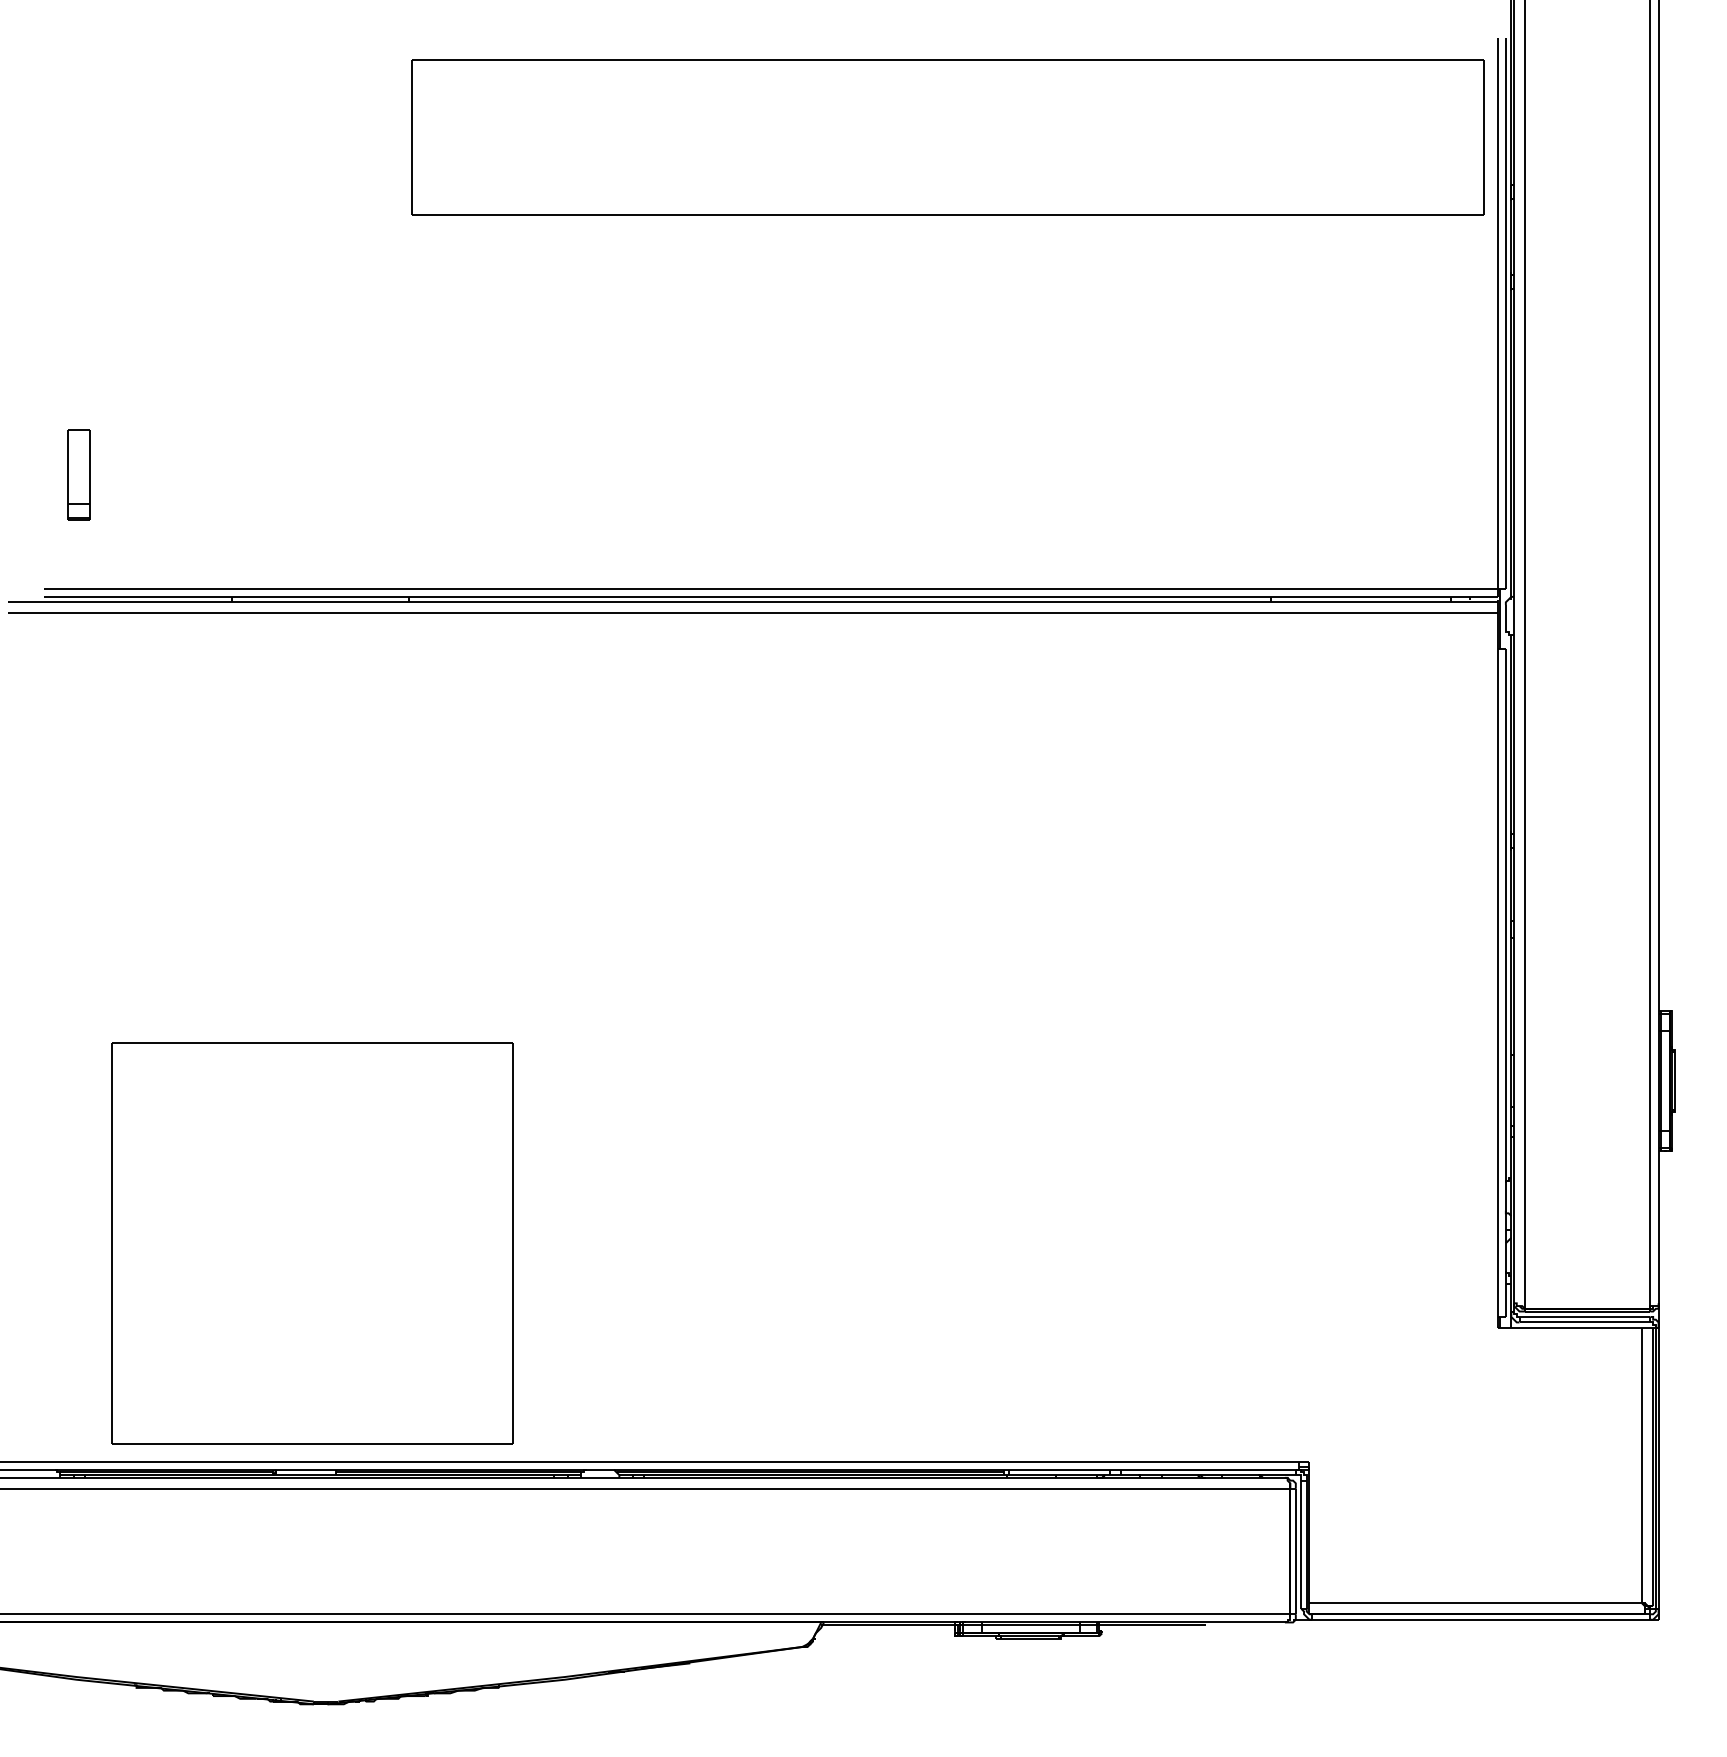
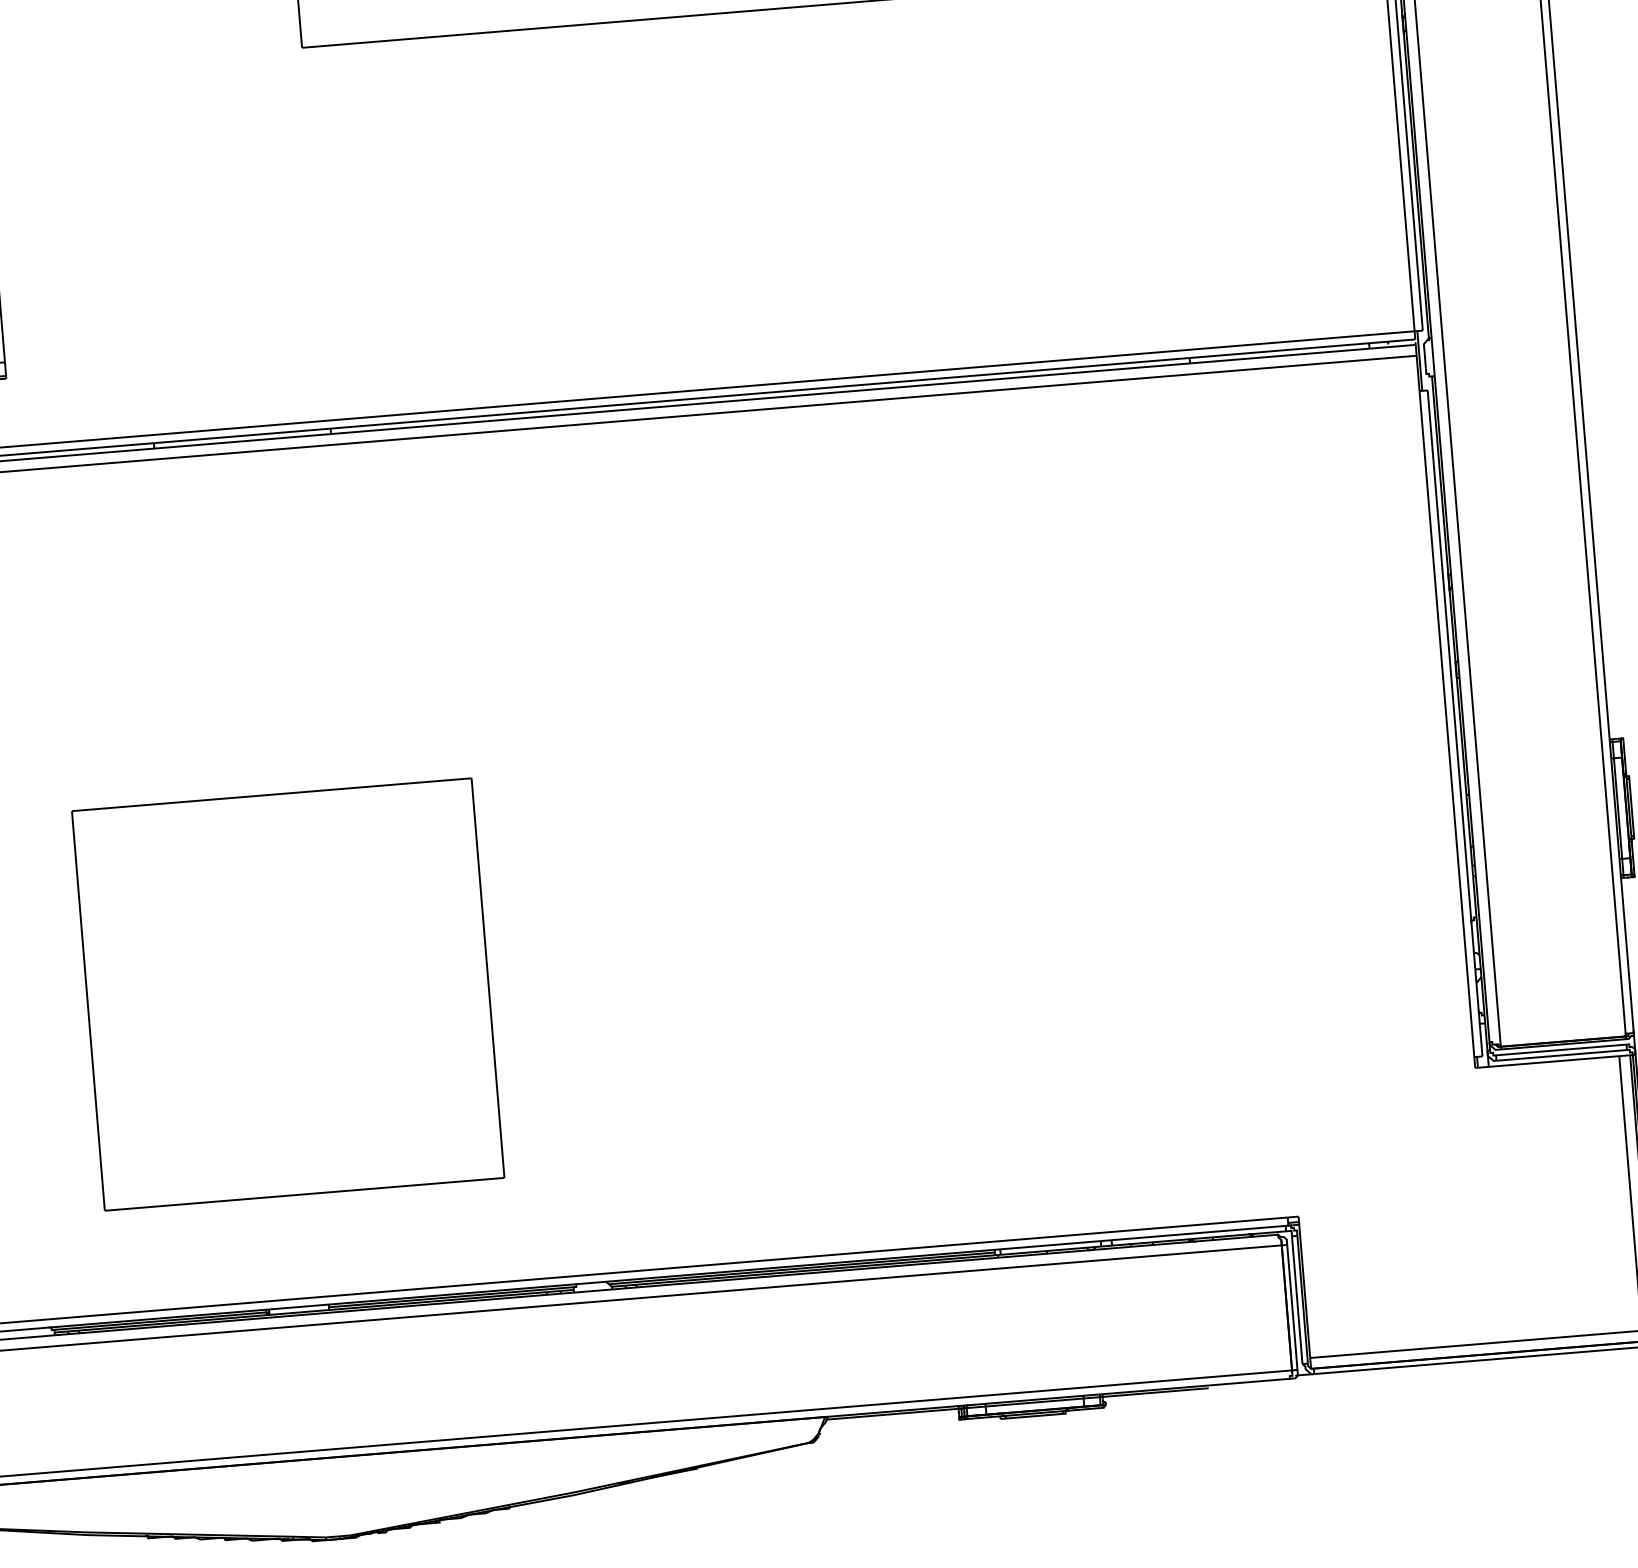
part: (312, 1243) -> (288, 994), moved

